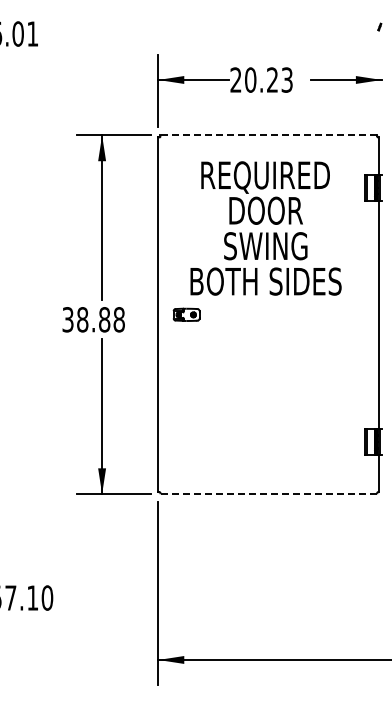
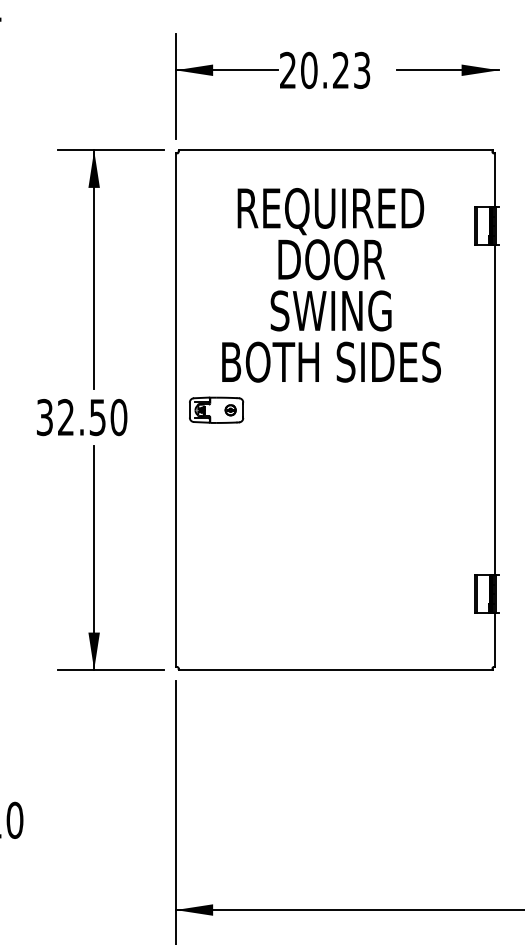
line: (268, 135) -> (335, 150), dashed -> solid
part: (186, 314) -> (216, 409), size x1.43
text: (100, 319) -> (91, 417), 38.88 -> 32.50
line: (268, 494) -> (335, 670), dashed -> solid

